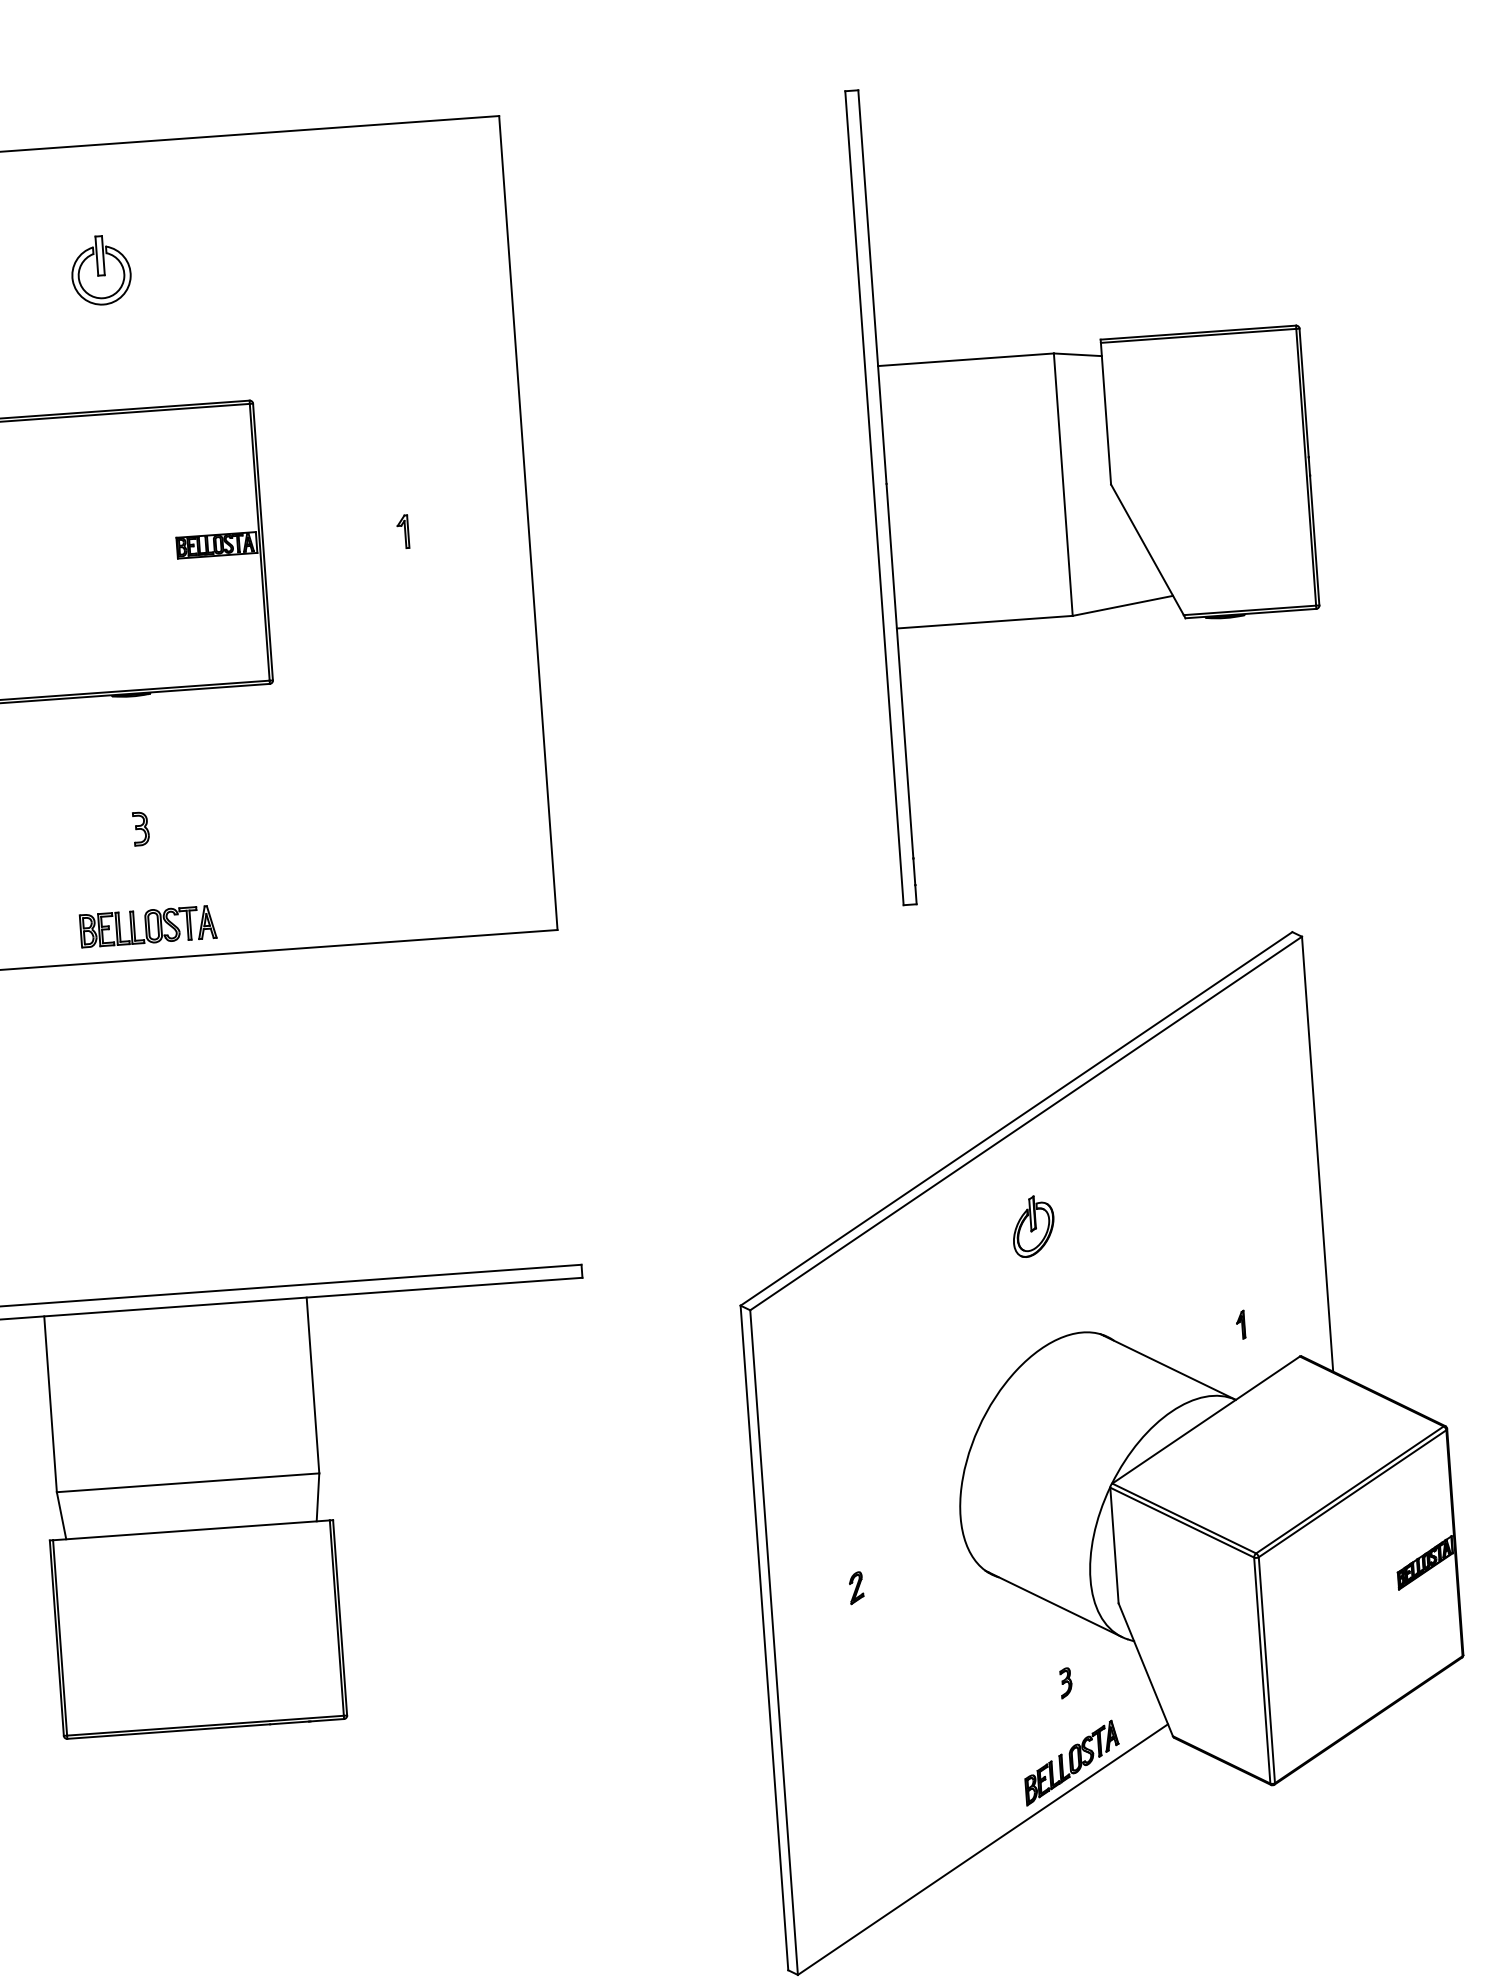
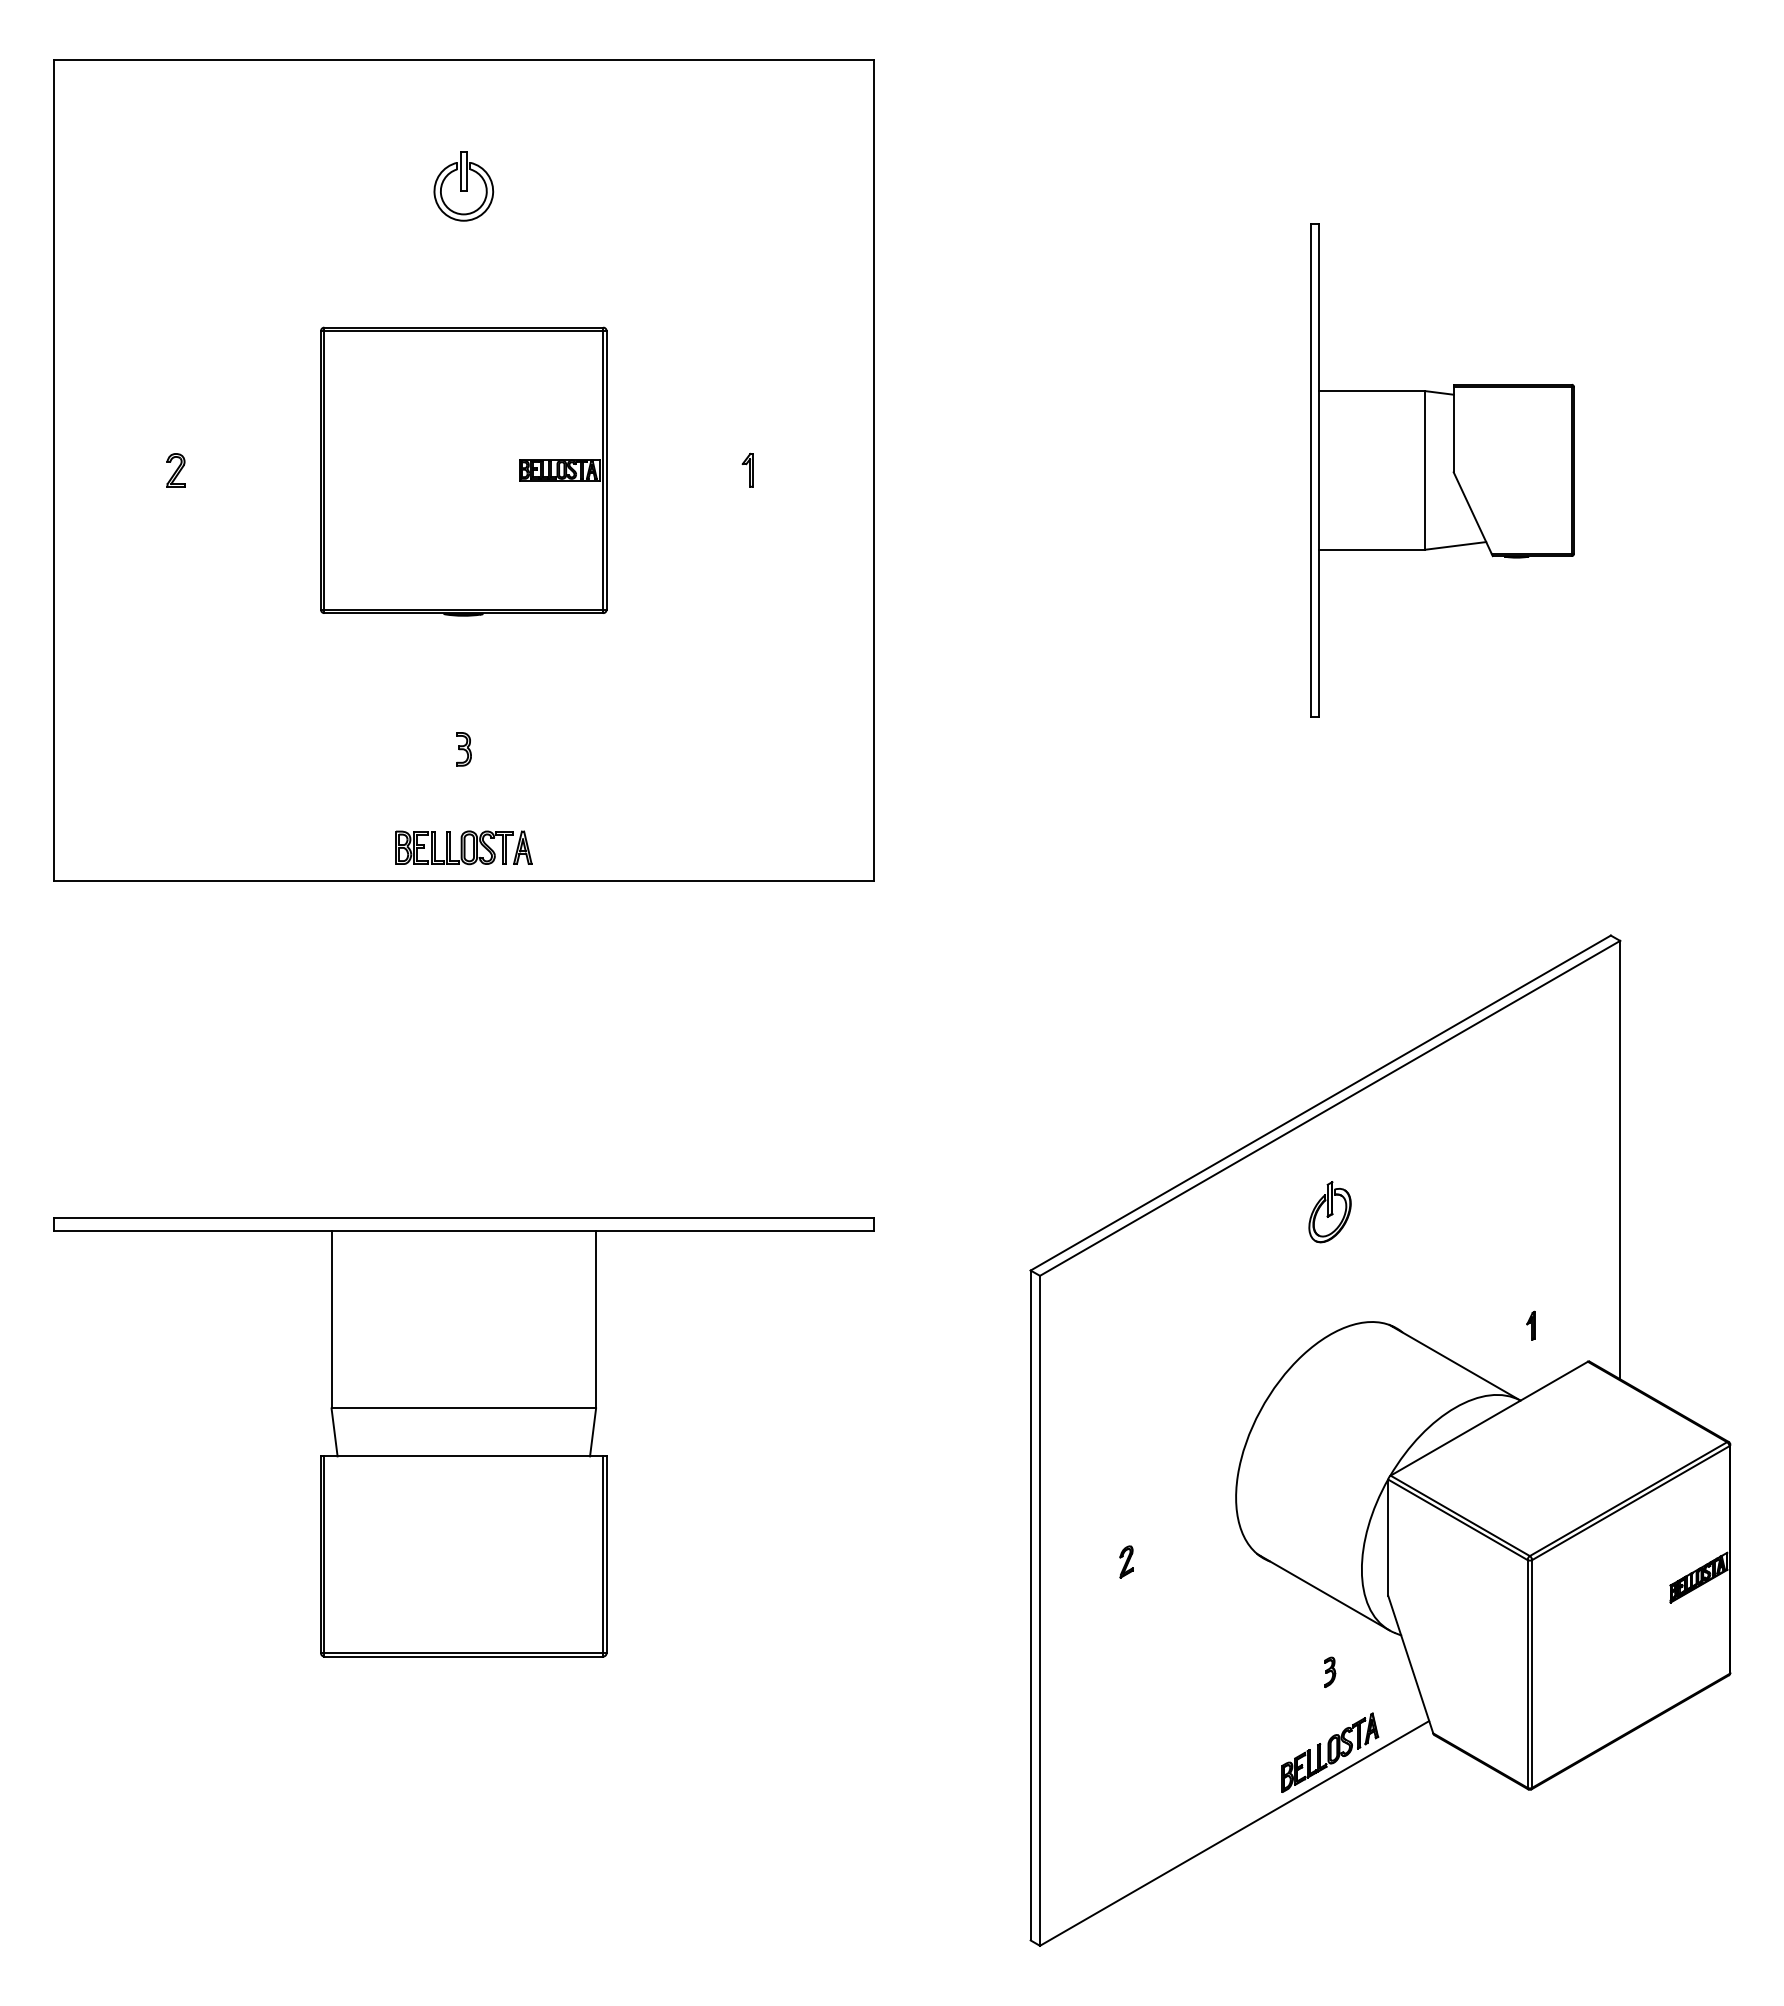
part: (1092, 482) -> (1442, 470), size x0.6

